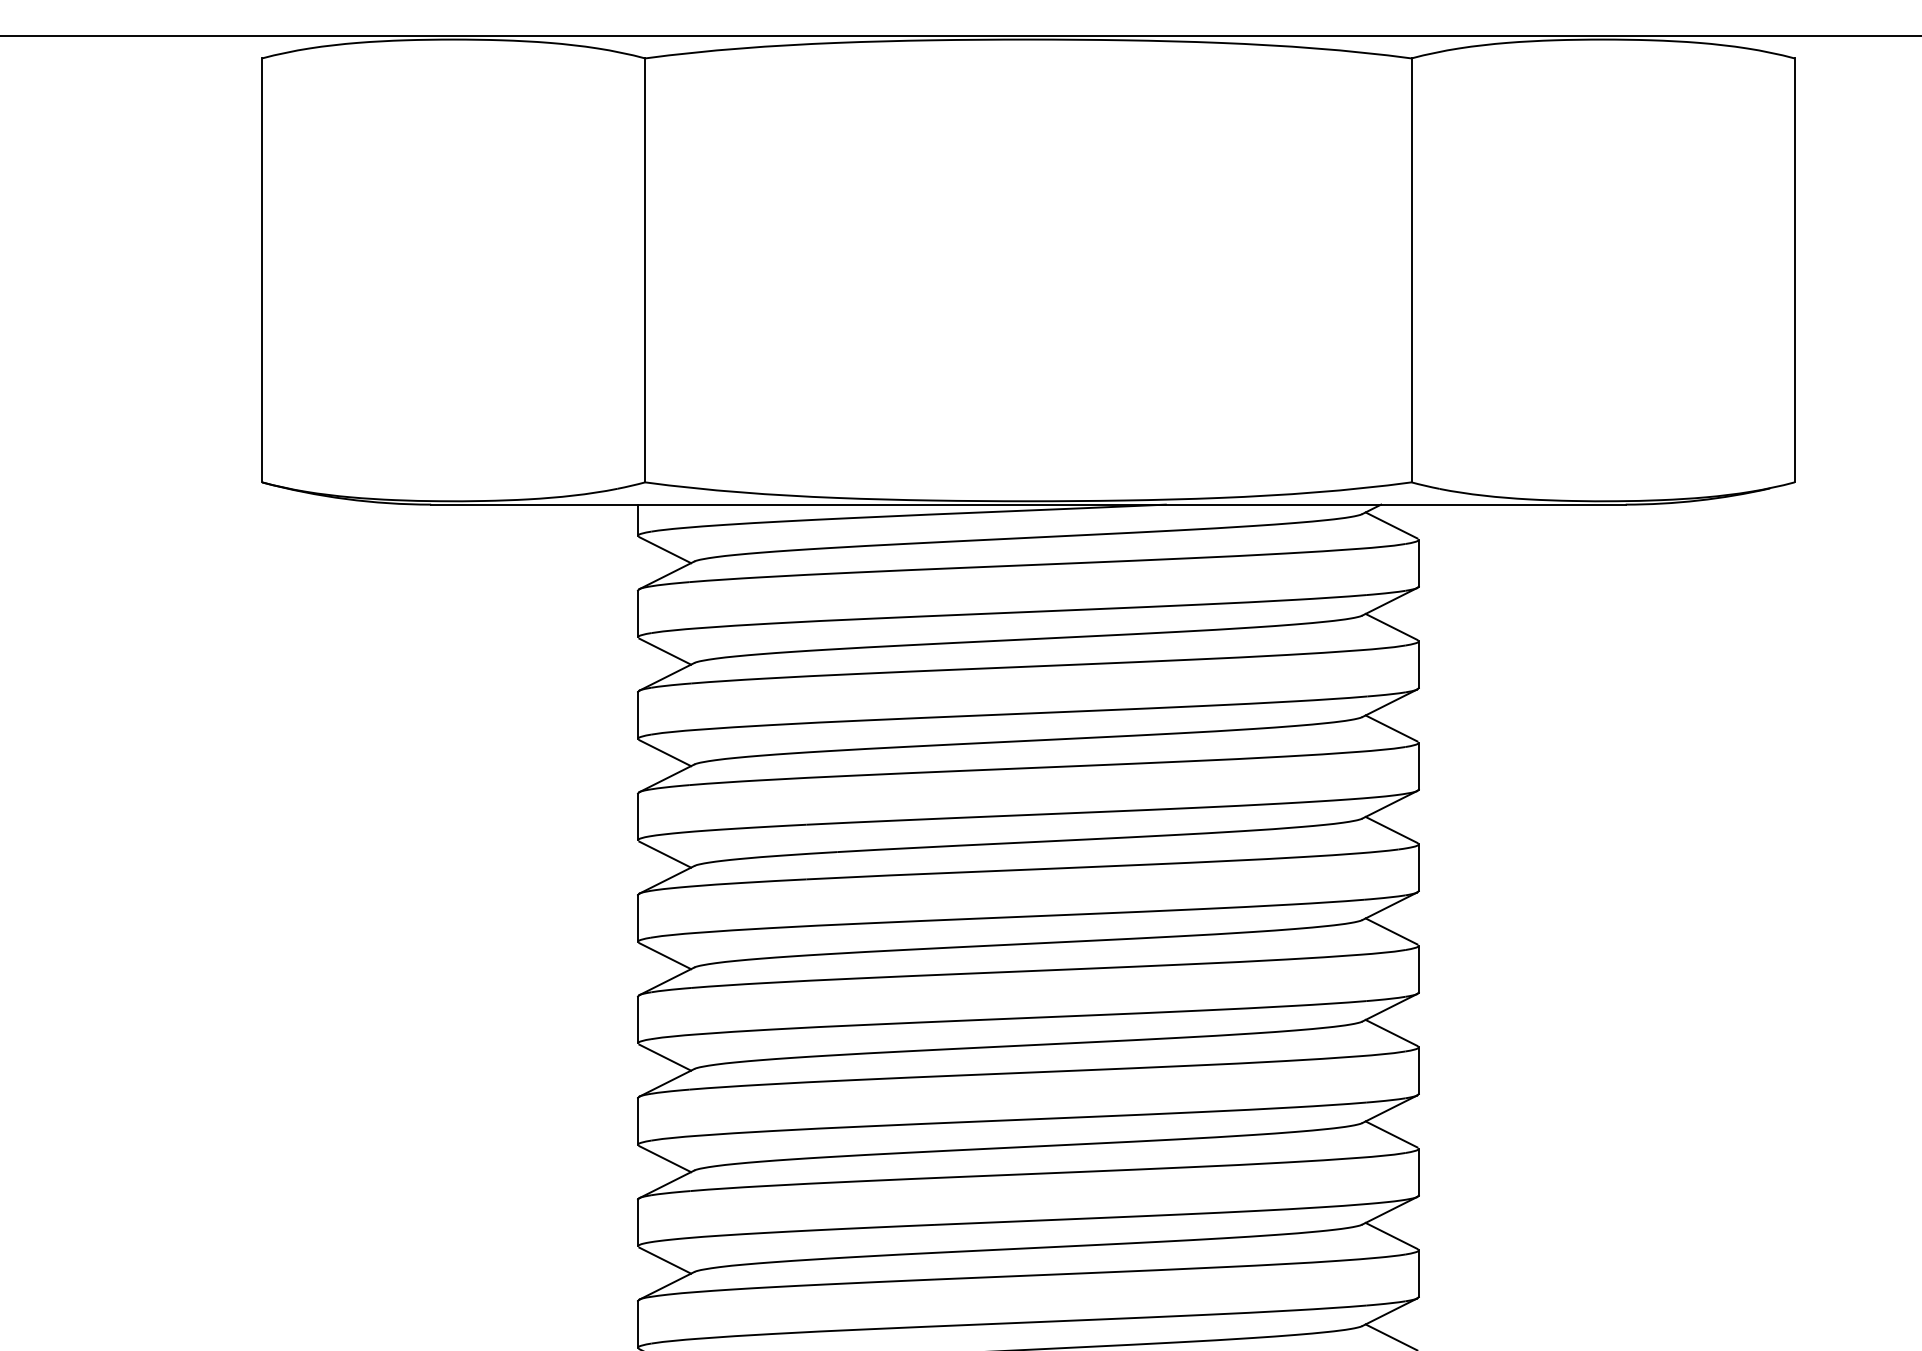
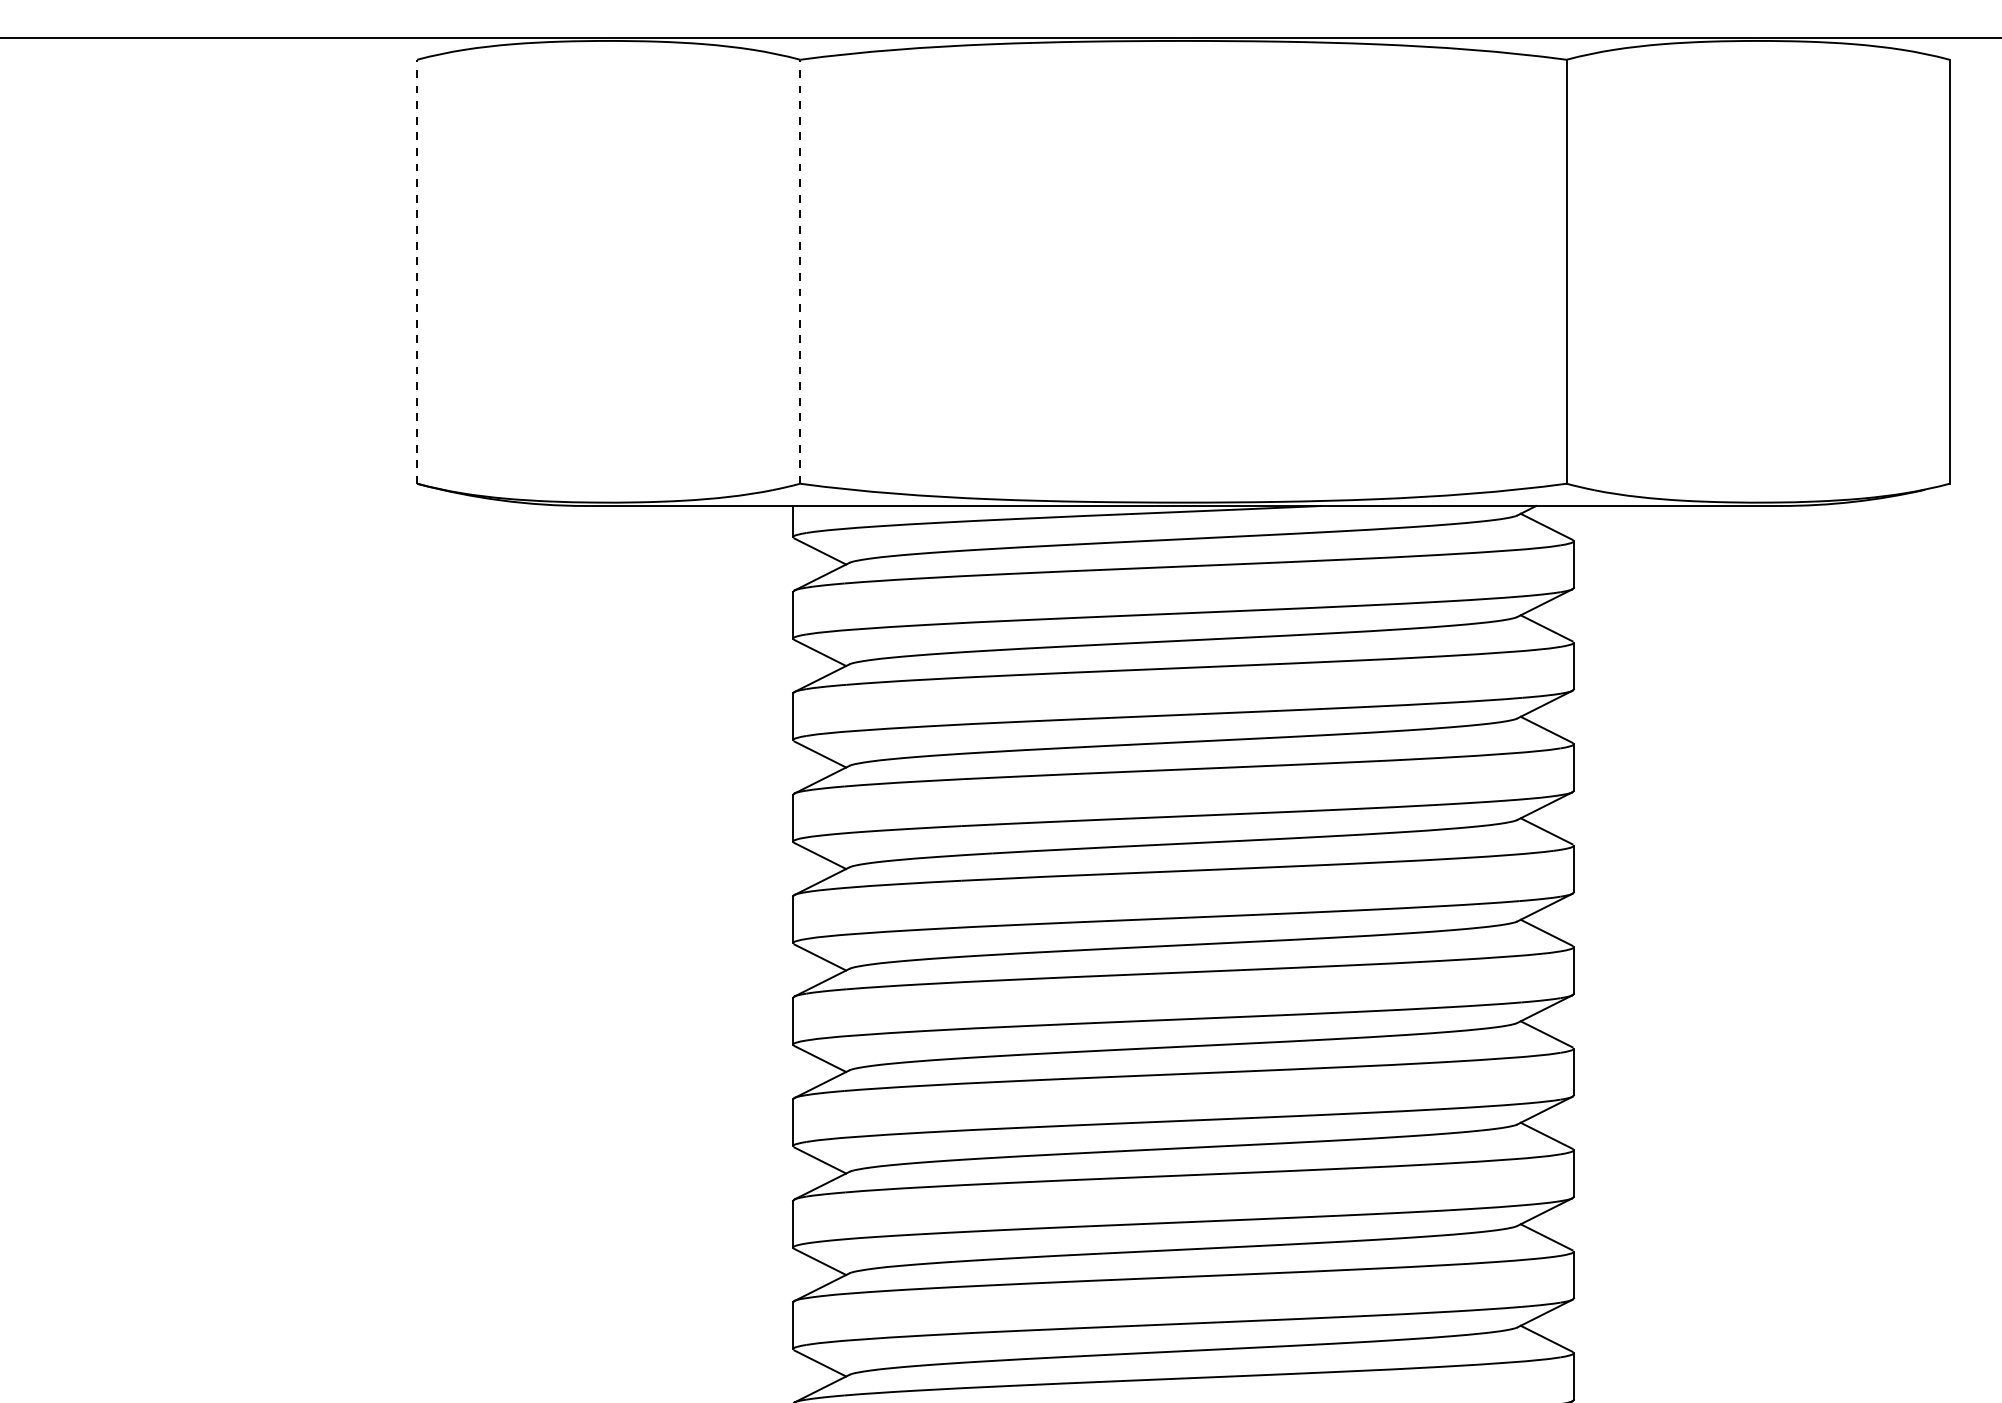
line: (262, 270) -> (417, 271), solid -> dashed
line: (645, 270) -> (800, 271), solid -> dashed

